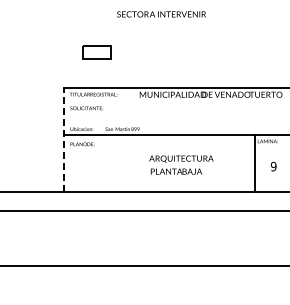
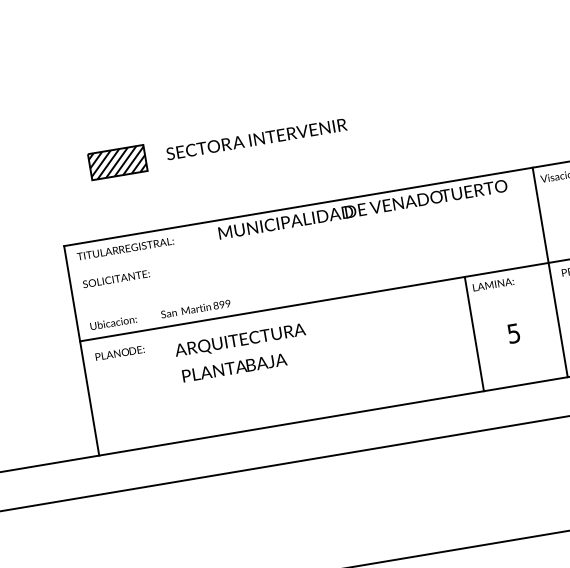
text: (161, 14) -> (256, 139), moved
hatch: (96, 51) -> (116, 160), added
line: (64, 140) -> (82, 351), dashed -> solid
text: (181, 164) -> (242, 351), moved
text: (273, 166) -> (513, 333), 9 -> 5

